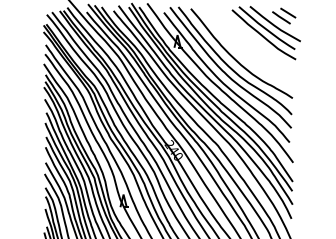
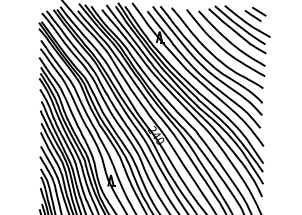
part: (251, 47) -> (226, 42), added

